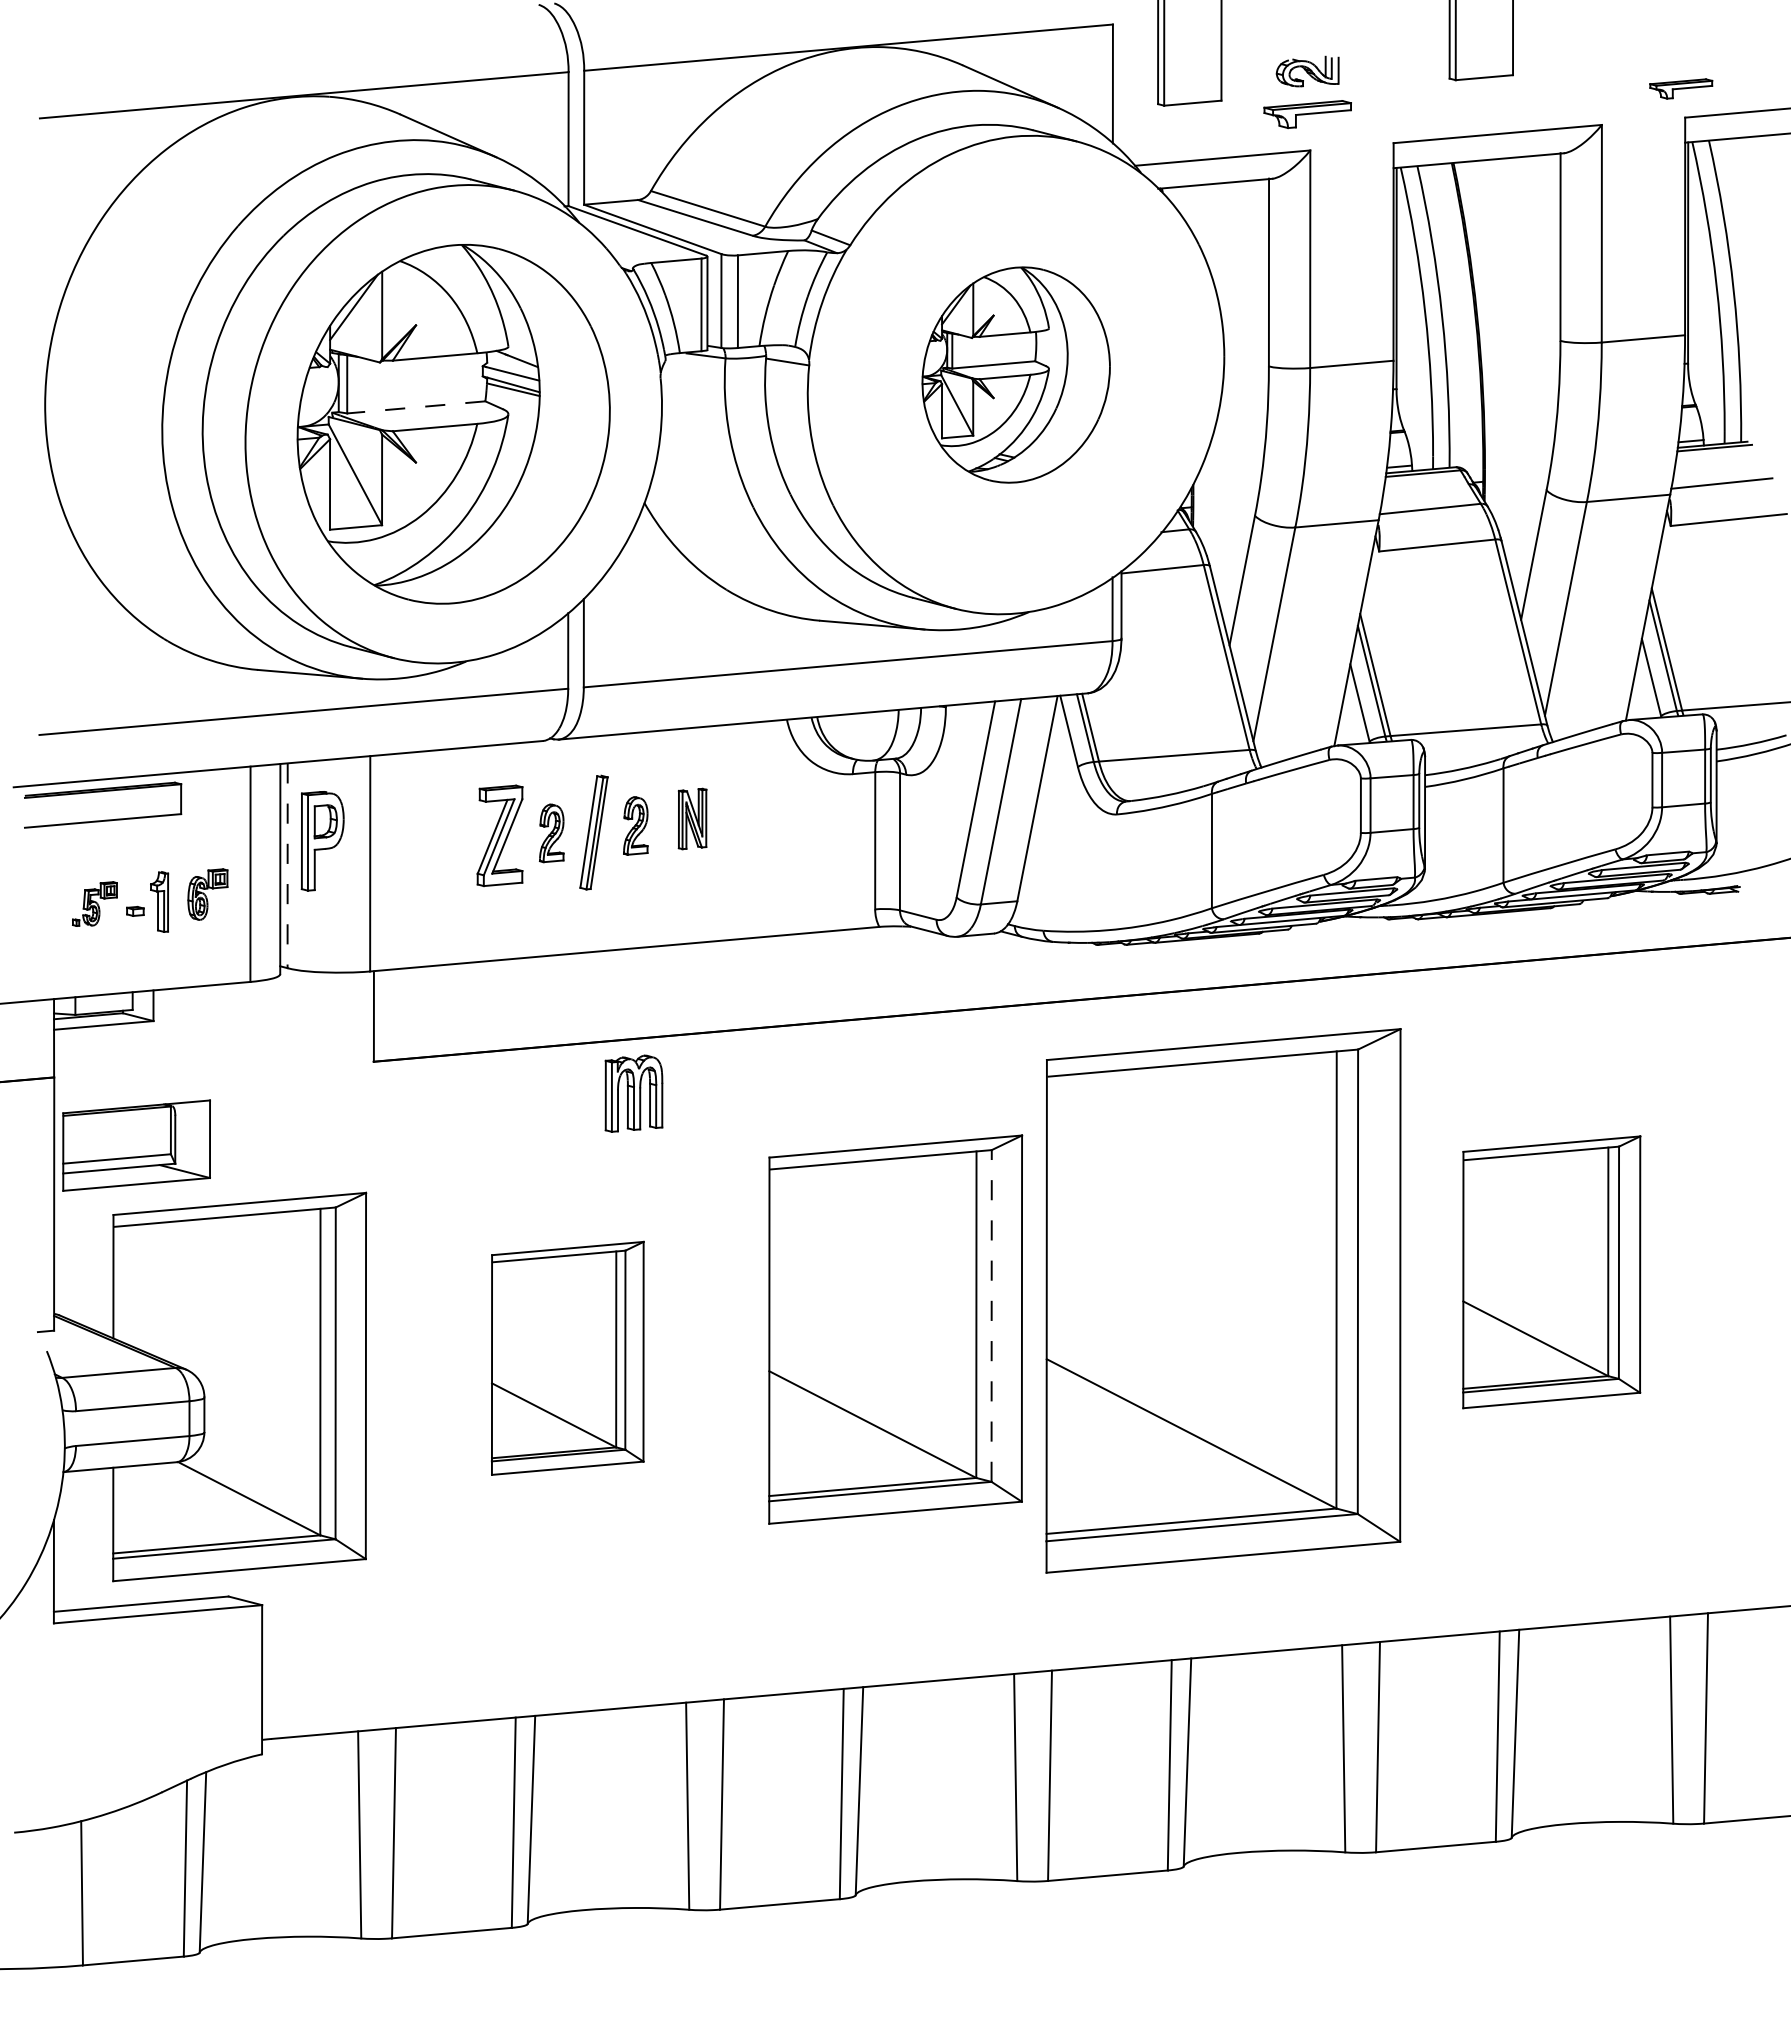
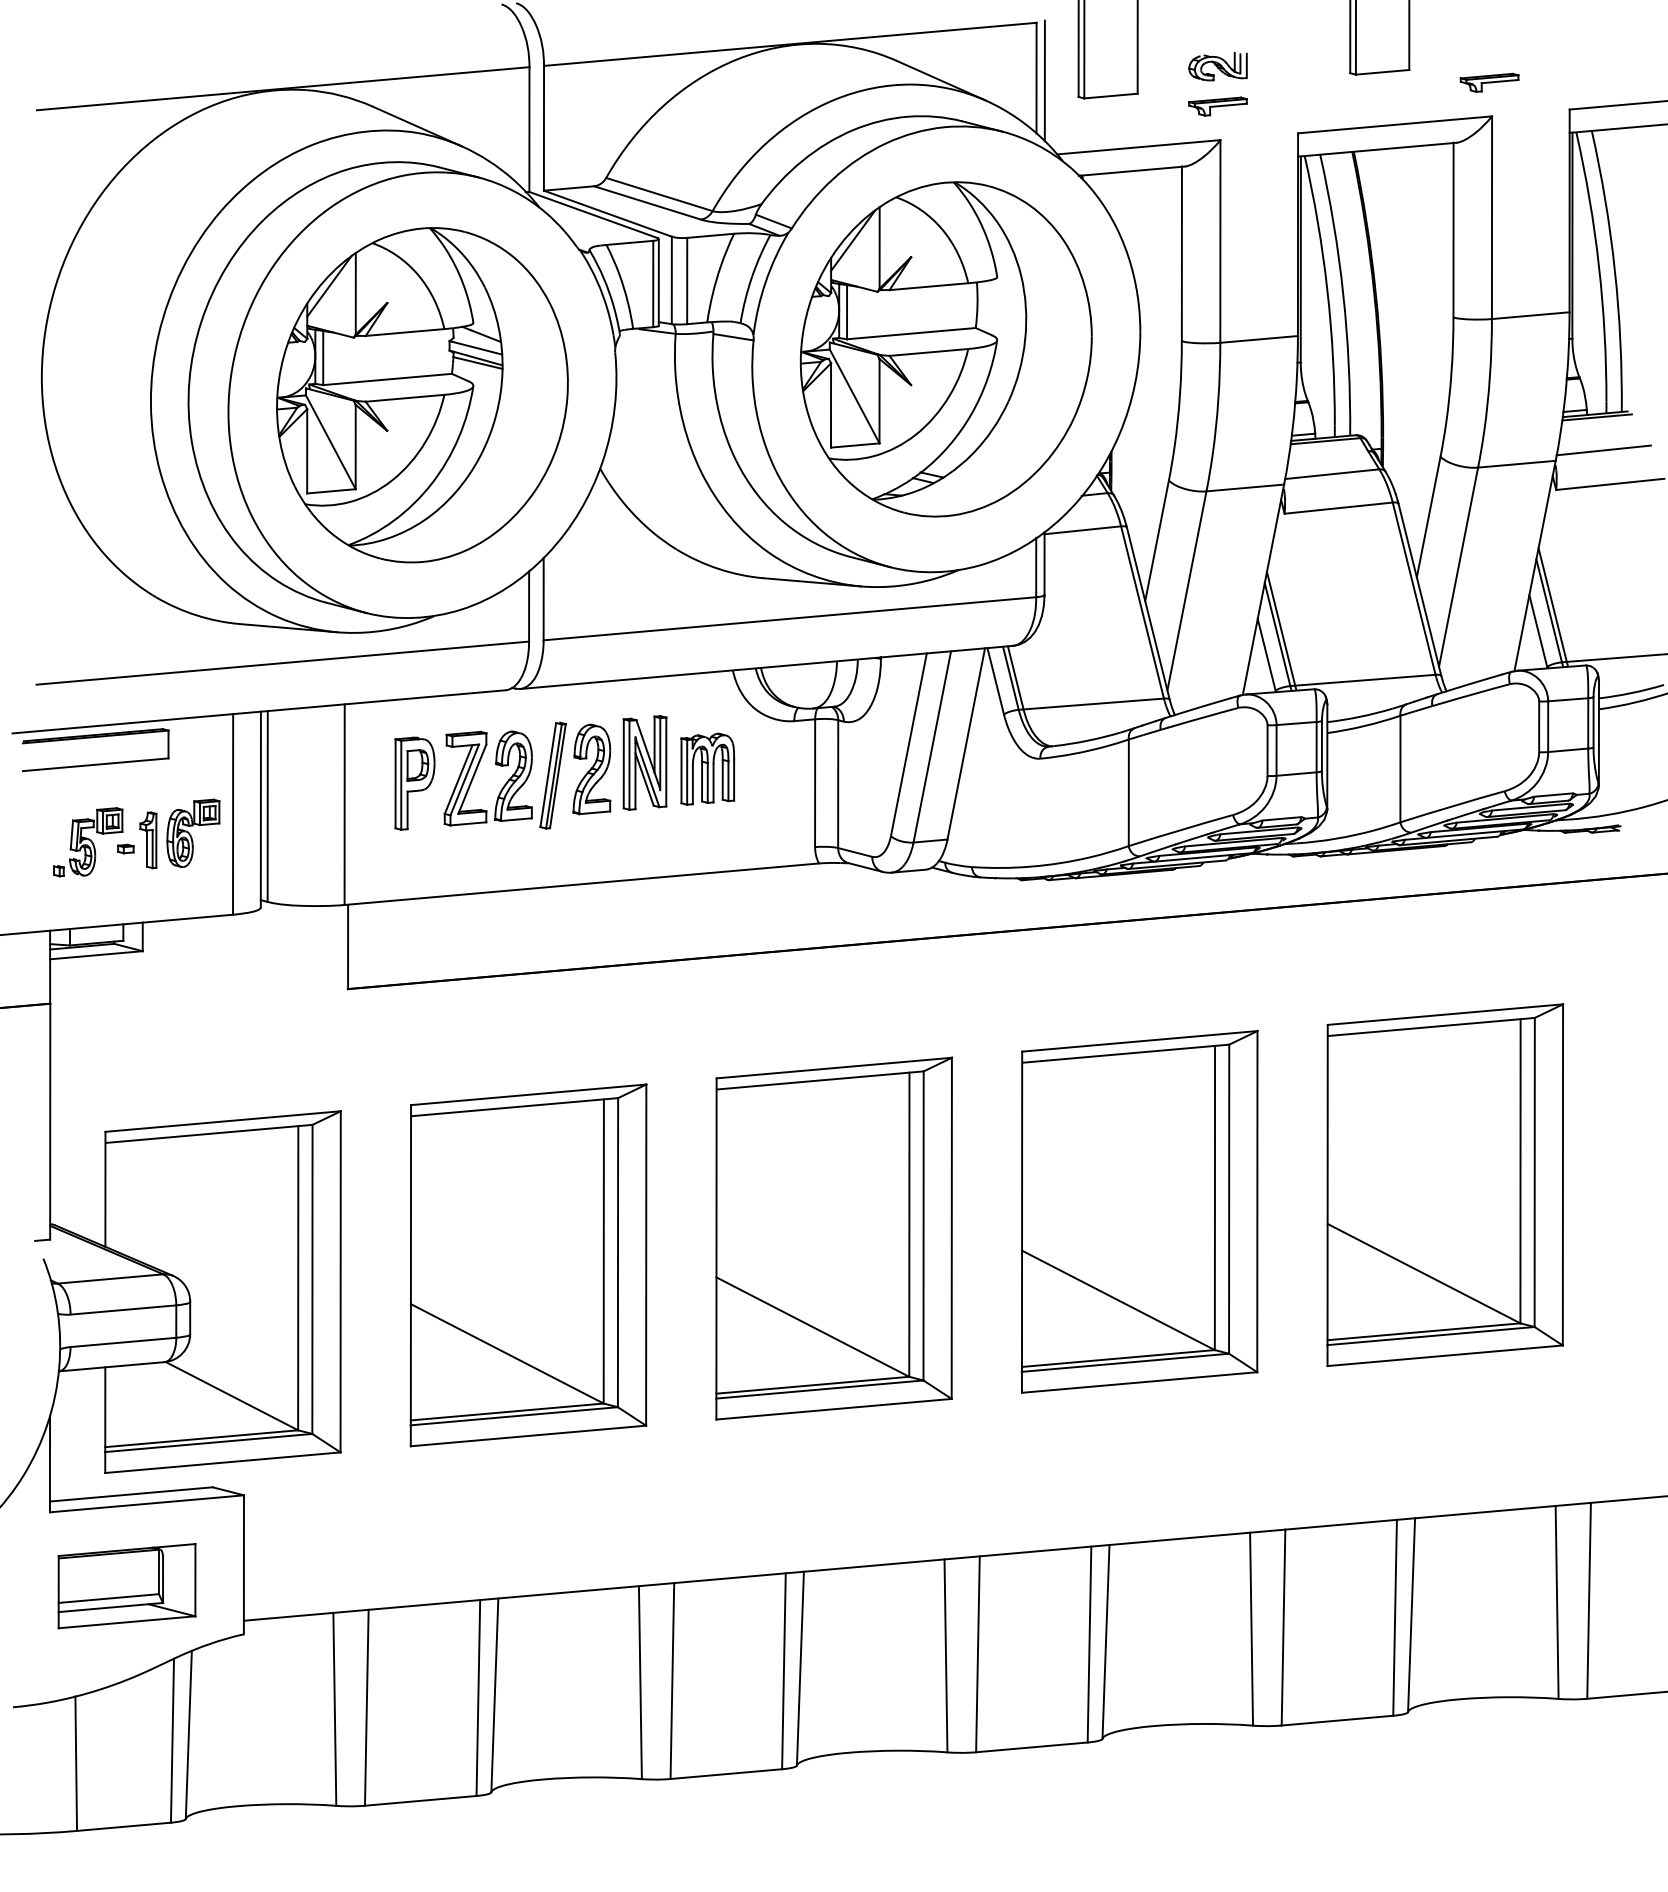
line: (1121, 86) -> (1044, 80), added
part: (1681, 88) -> (1489, 82), moved
part: (1307, 114) -> (1217, 106), size x0.71
part: (1016, 374) -> (946, 348), size x1.67
line: (415, 407) -> (386, 379), dashed -> solid
part: (692, 818) -> (644, 762), size x1.67
part: (635, 825) -> (591, 768), size x1.67
part: (551, 833) -> (513, 776), size x1.67
part: (322, 841) -> (414, 783), moved
line: (287, 866) -> (267, 807), dashed -> solid
part: (207, 894) -> (193, 833), size x1.43
part: (94, 903) -> (87, 841), size x1.67
part: (633, 1093) -> (707, 768), moved
part: (136, 1145) -> (126, 1586), moved
part: (1551, 1272) -> (1445, 1185), size x1.43
part: (1223, 1300) -> (1139, 1211), size x0.71
line: (991, 1315) -> (923, 1225), dashed -> solid
part: (567, 1358) -> (528, 1265), size x1.67

